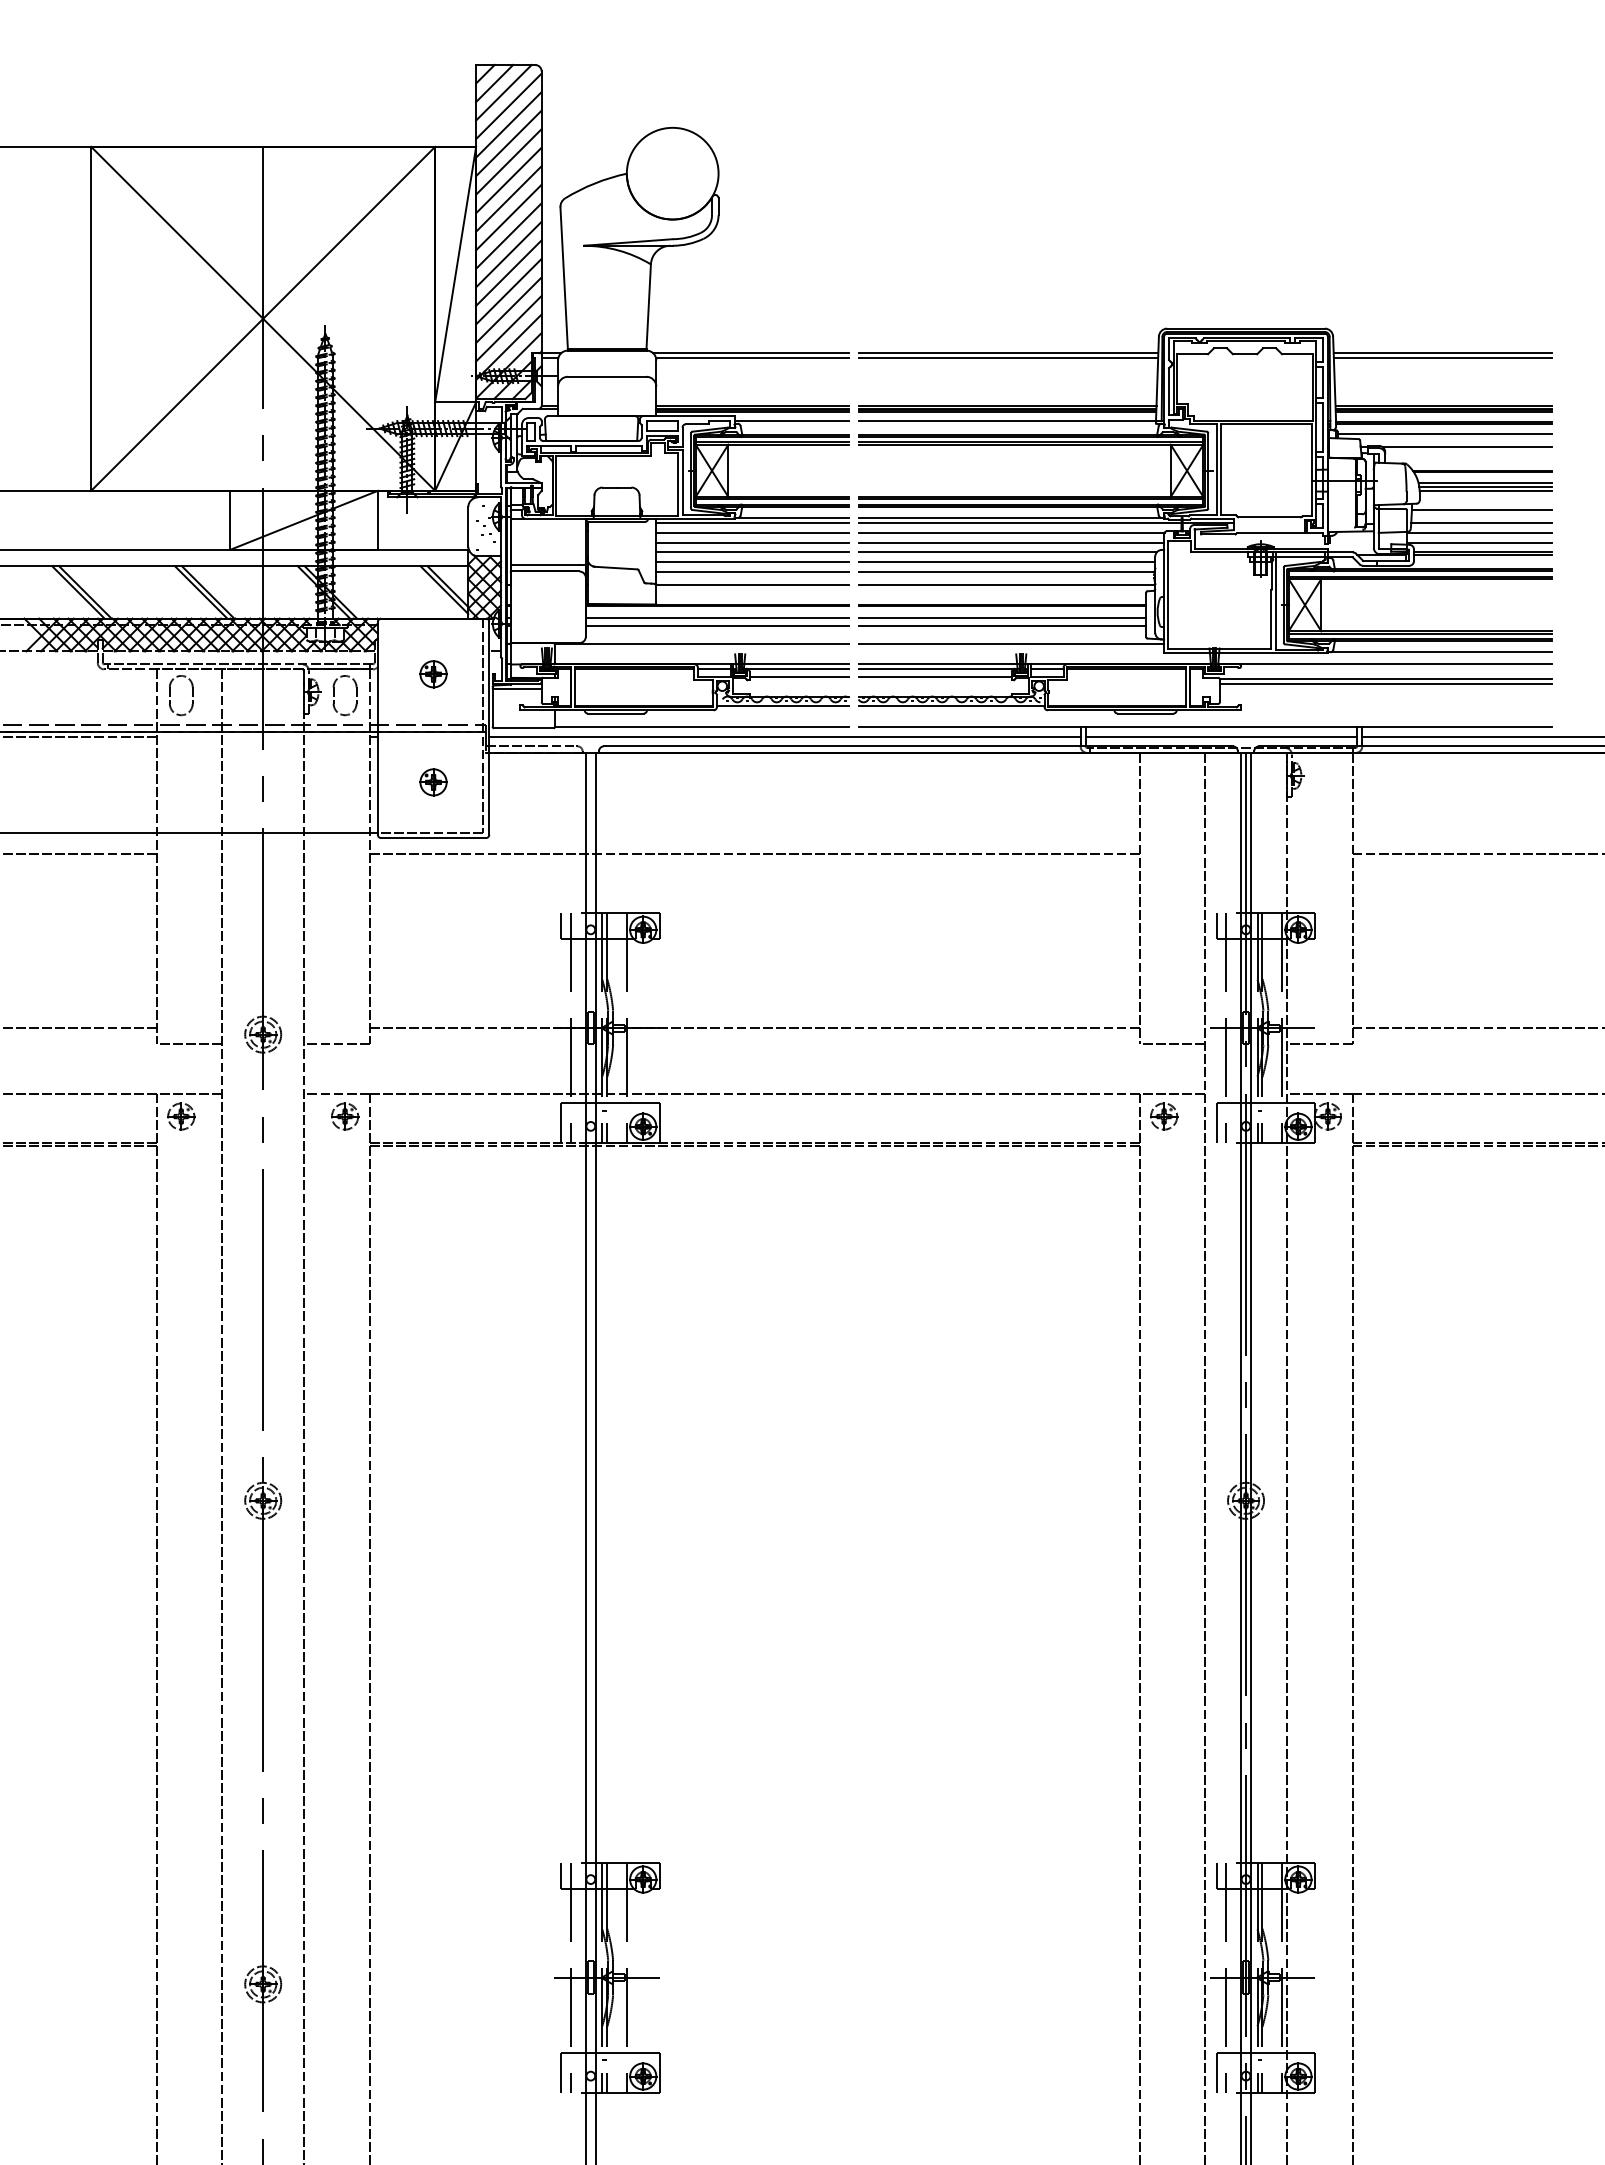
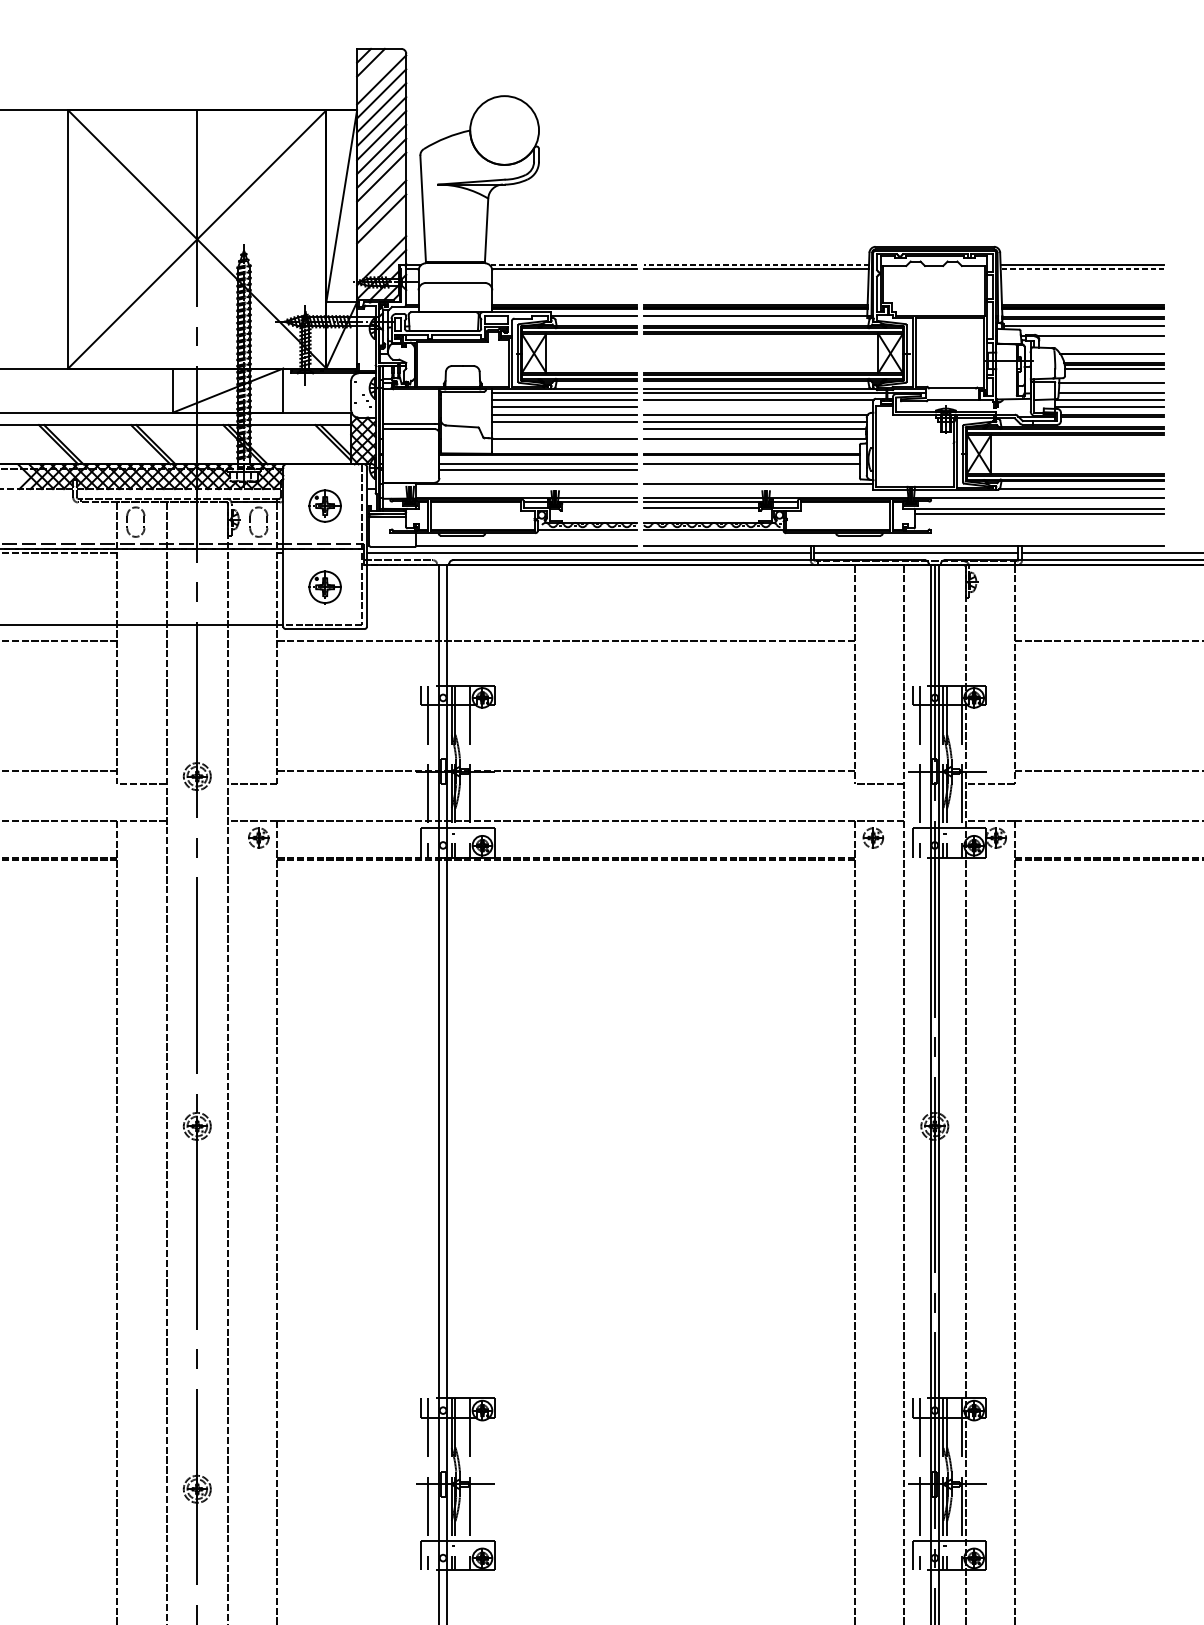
line: (503, 92) -> (377, 69), removed
line: (508, 254) -> (381, 191), removed
line: (508, 309) -> (381, 232), removed
line: (508, 328) -> (381, 246), removed
line: (750, 353) -> (562, 265), solid -> dashed
line: (1008, 353) -> (756, 265), solid -> dashed
line: (1442, 358) -> (1082, 269), solid -> dashed
line: (1011, 542) -> (758, 407), removed
line: (752, 572) -> (564, 429), removed
line: (1002, 625) -> (752, 469), removed
part: (433, 674) -> (325, 506), size x1.6
line: (798, 677) -> (598, 508), removed
part: (433, 782) -> (325, 587), size x1.6
part: (181, 1116) -> (136, 838), removed

